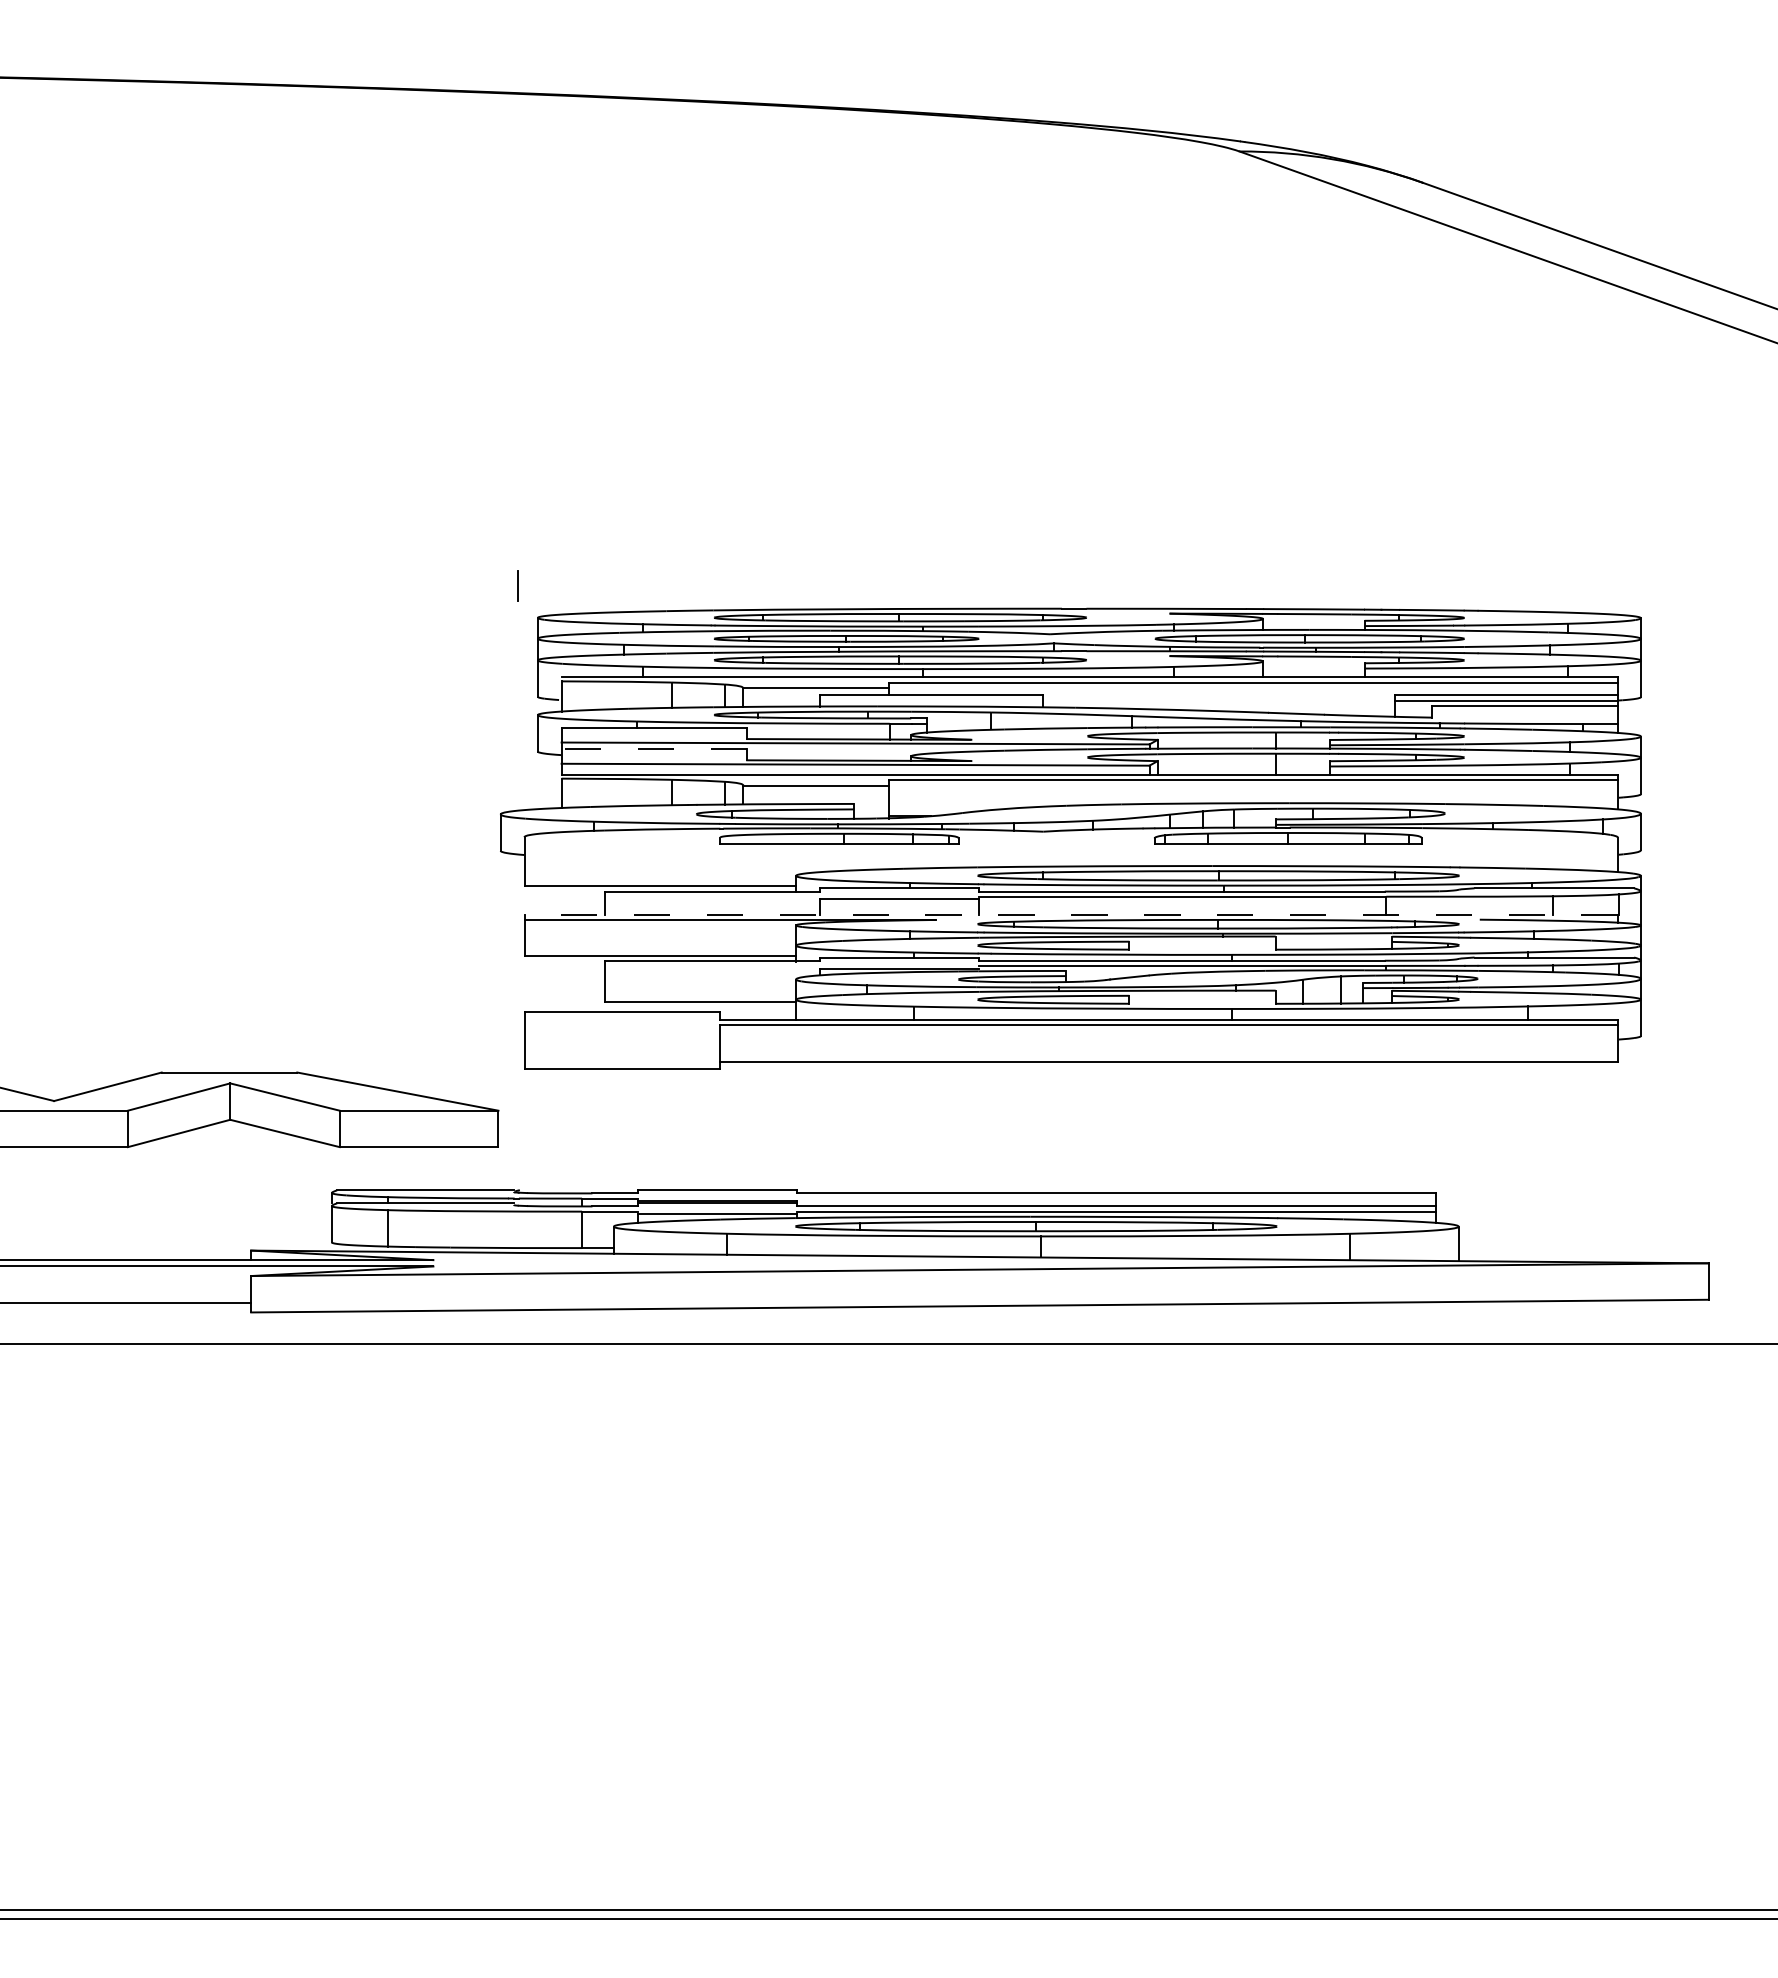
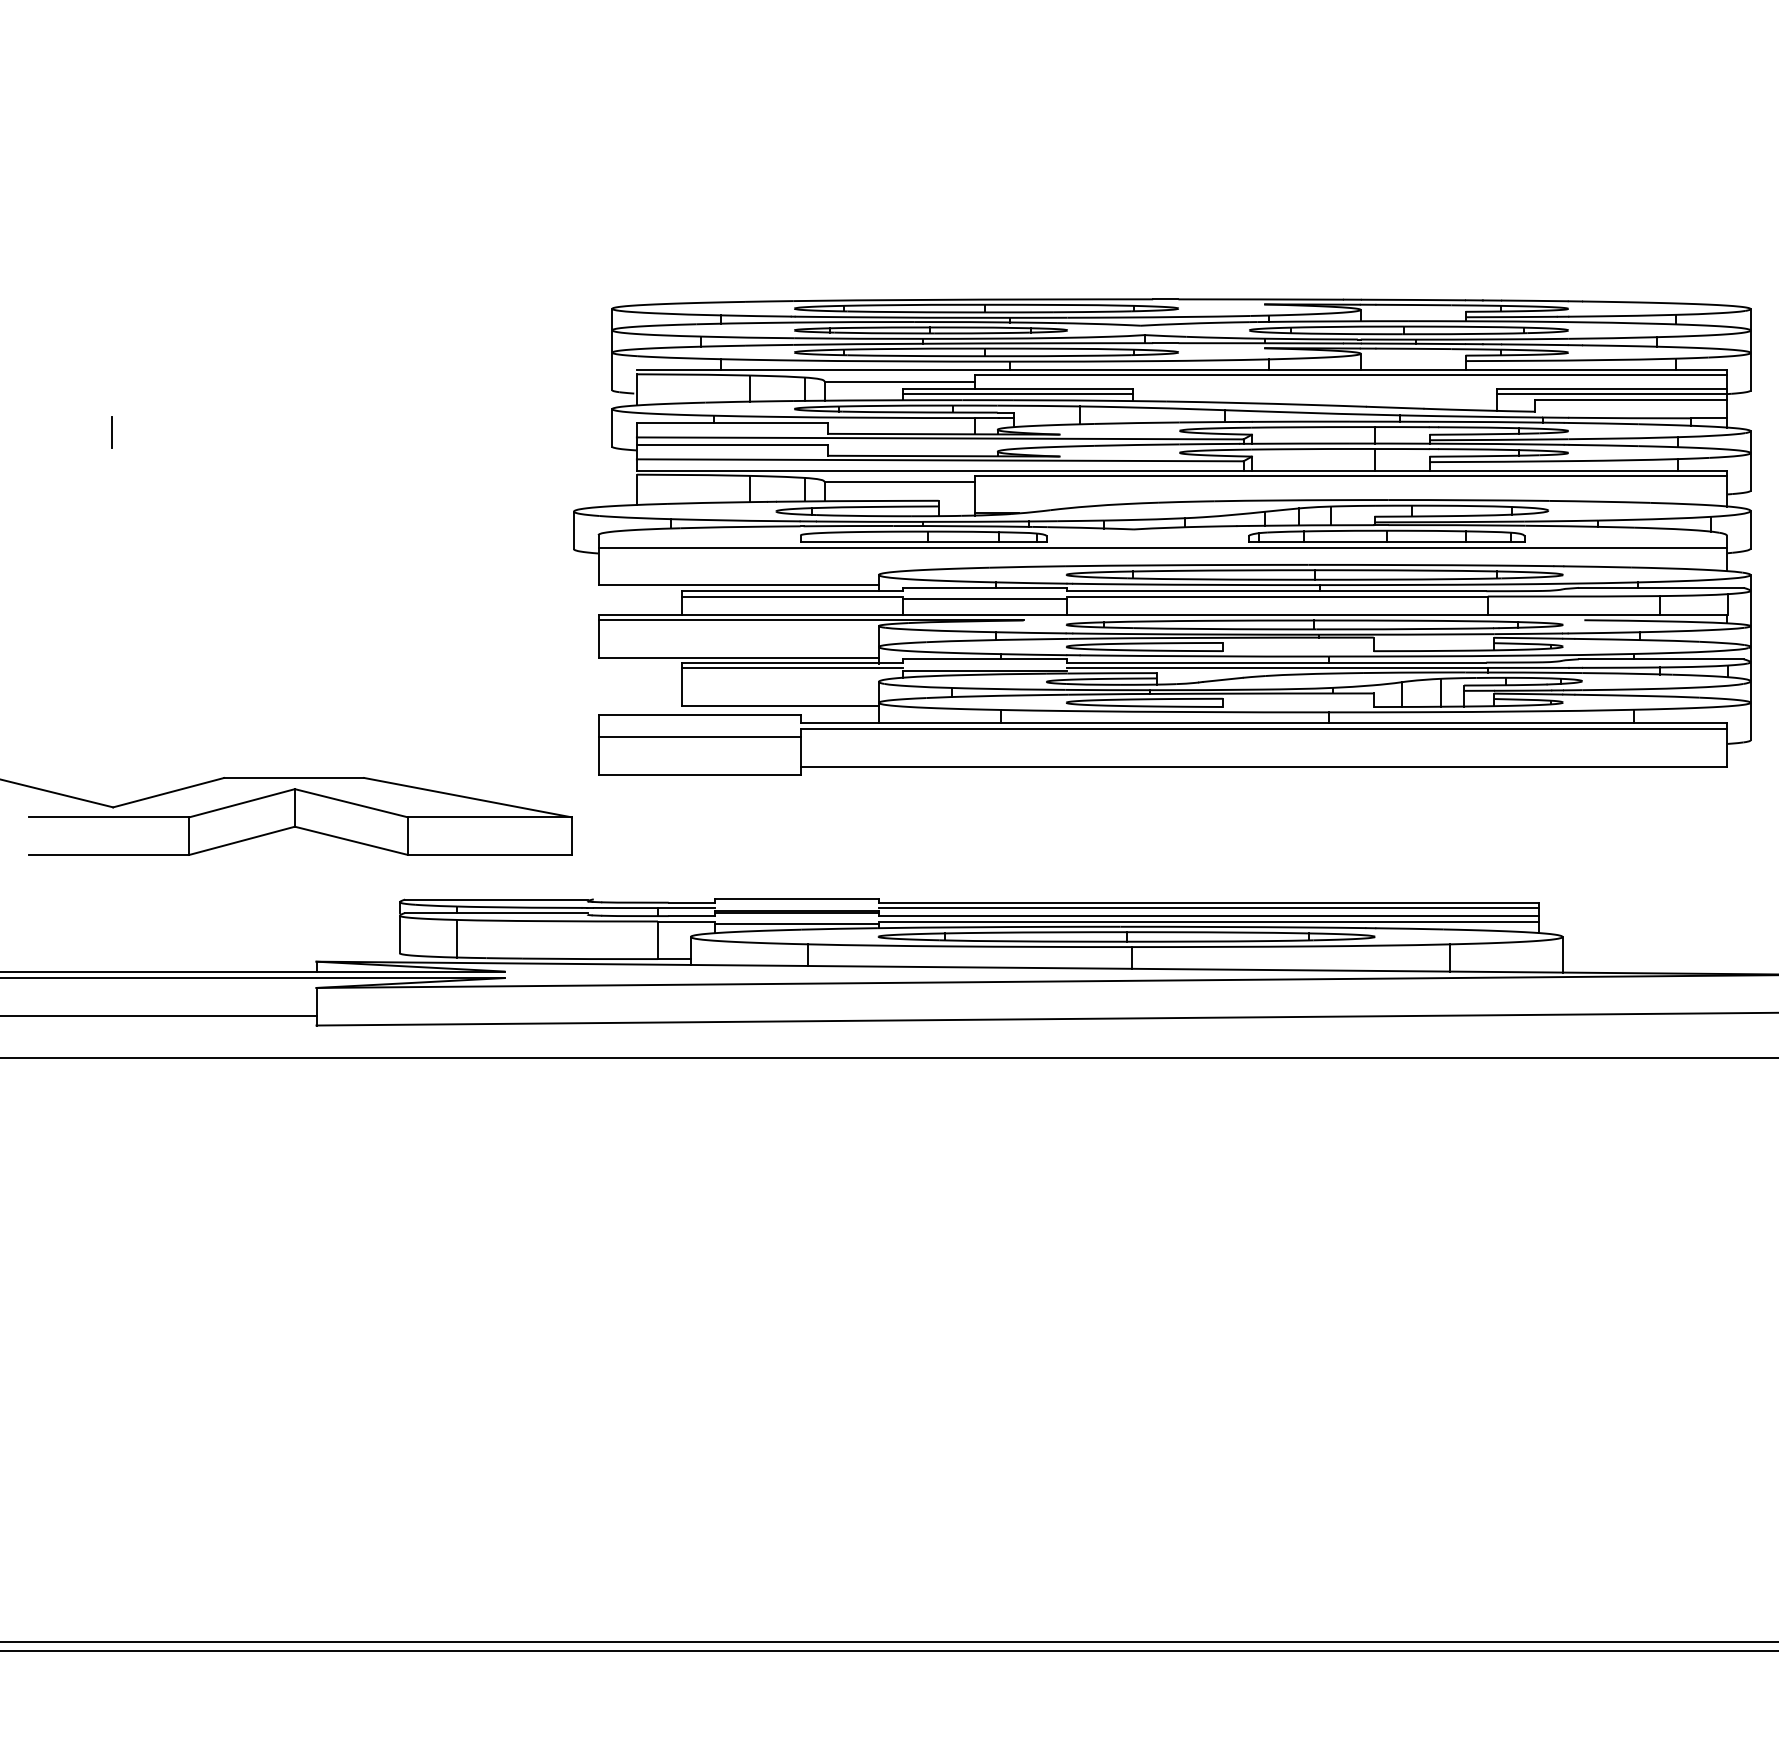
line: (517, 585) -> (111, 432), moved
line: (930, 700) -> (1017, 394), added
line: (654, 749) -> (732, 444), dashed -> solid
line: (1070, 849) -> (1161, 547), added
line: (712, 896) -> (792, 596), added
line: (1071, 914) -> (1163, 614), dashed -> solid
line: (712, 965) -> (792, 667), added
line: (622, 1032) -> (699, 736), added
line: (1115, 1198) -> (1208, 907), added

